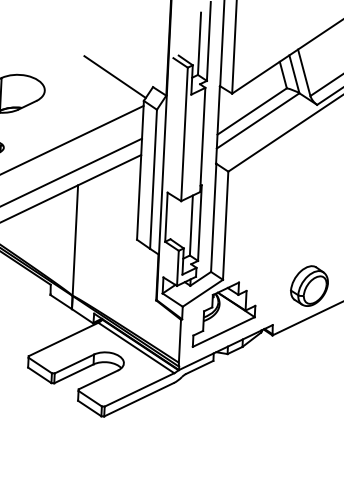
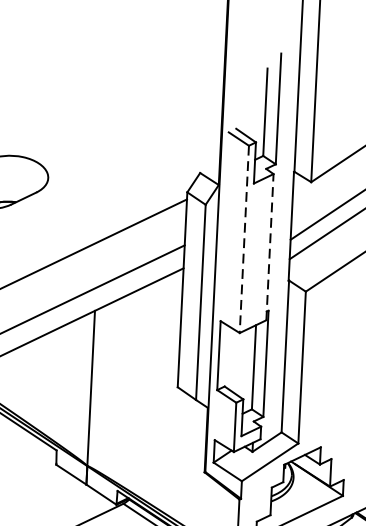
line: (114, 76) -> (146, 158), removed
line: (184, 134) -> (244, 239), solid -> dashed
line: (202, 139) -> (269, 246), solid -> dashed

